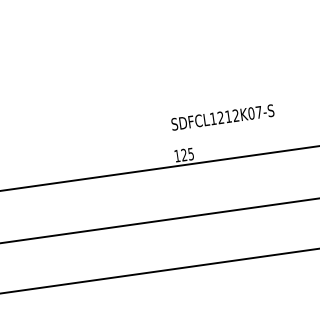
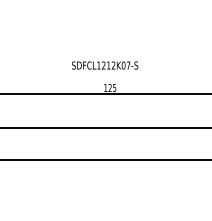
text: (223, 117) -> (105, 65), moved

